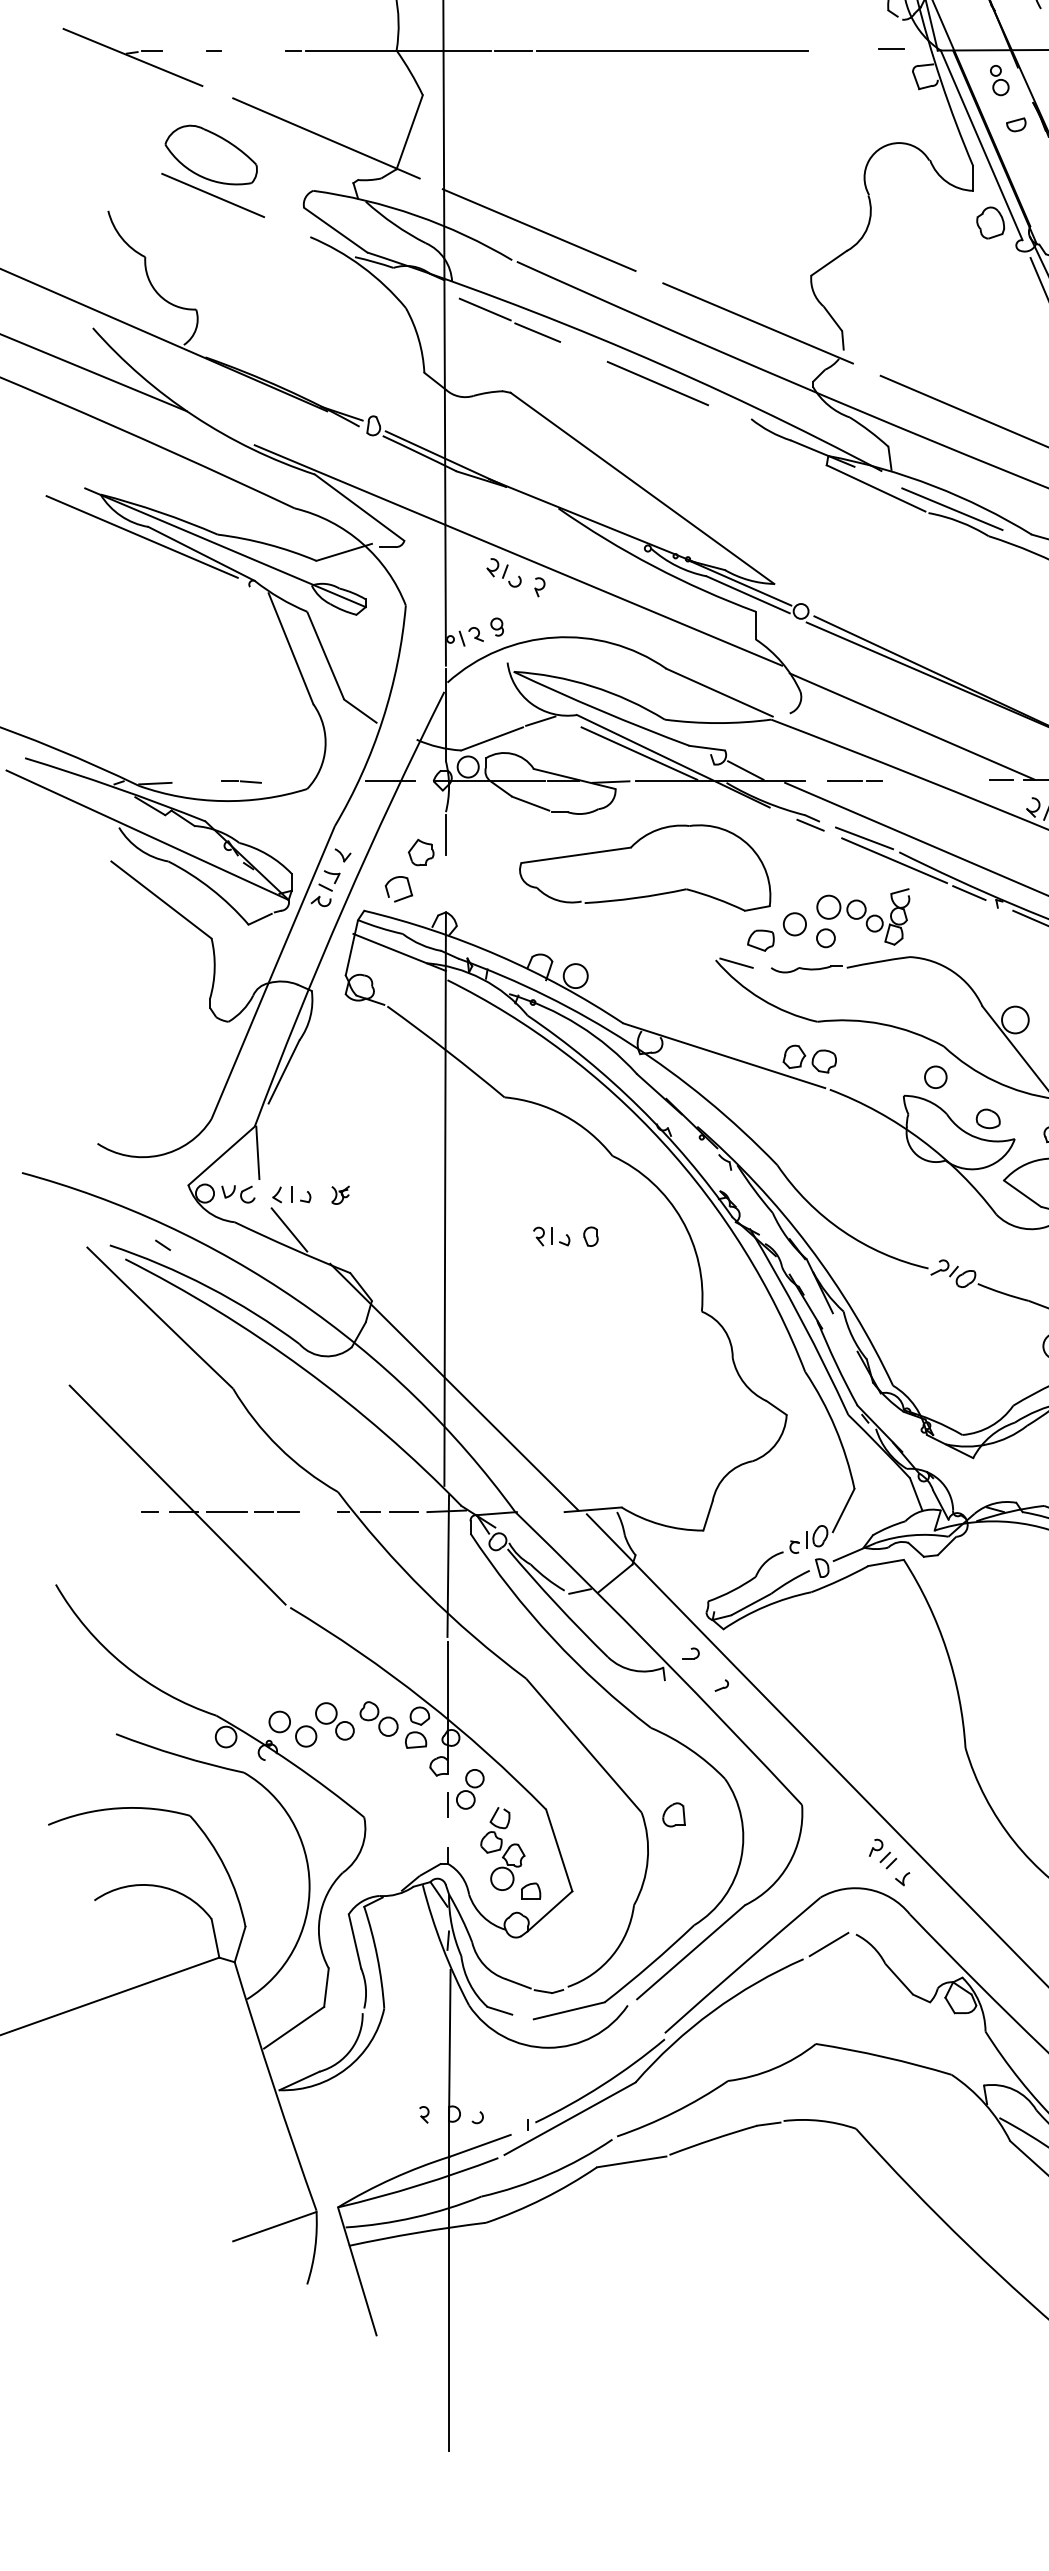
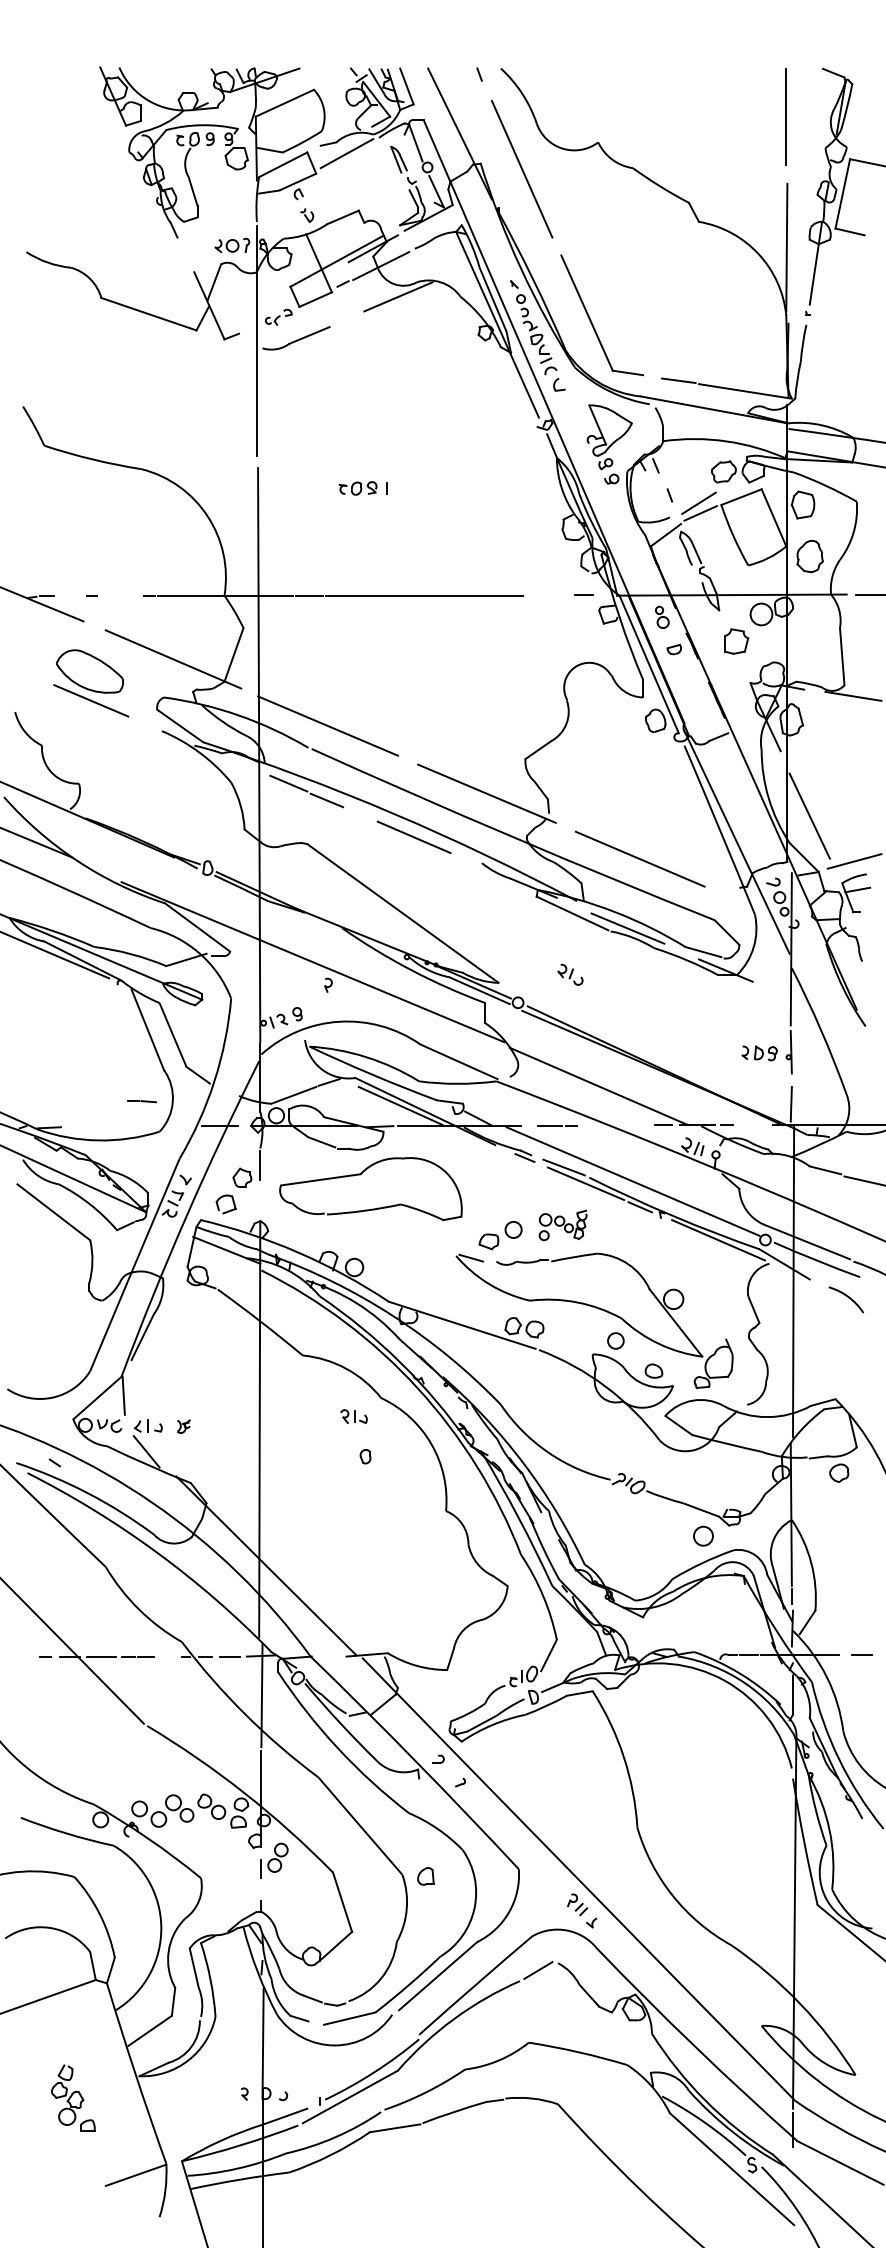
part: (504, 572) -> (570, 974), moved
line: (240, 781) -> (141, 1101), moved
part: (630, 849) -> (360, 1175), moved
part: (862, 918) -> (562, 1225), size x0.7
part: (550, 1236) -> (353, 1416), moved
part: (510, 1852) -> (73, 2097), moved

